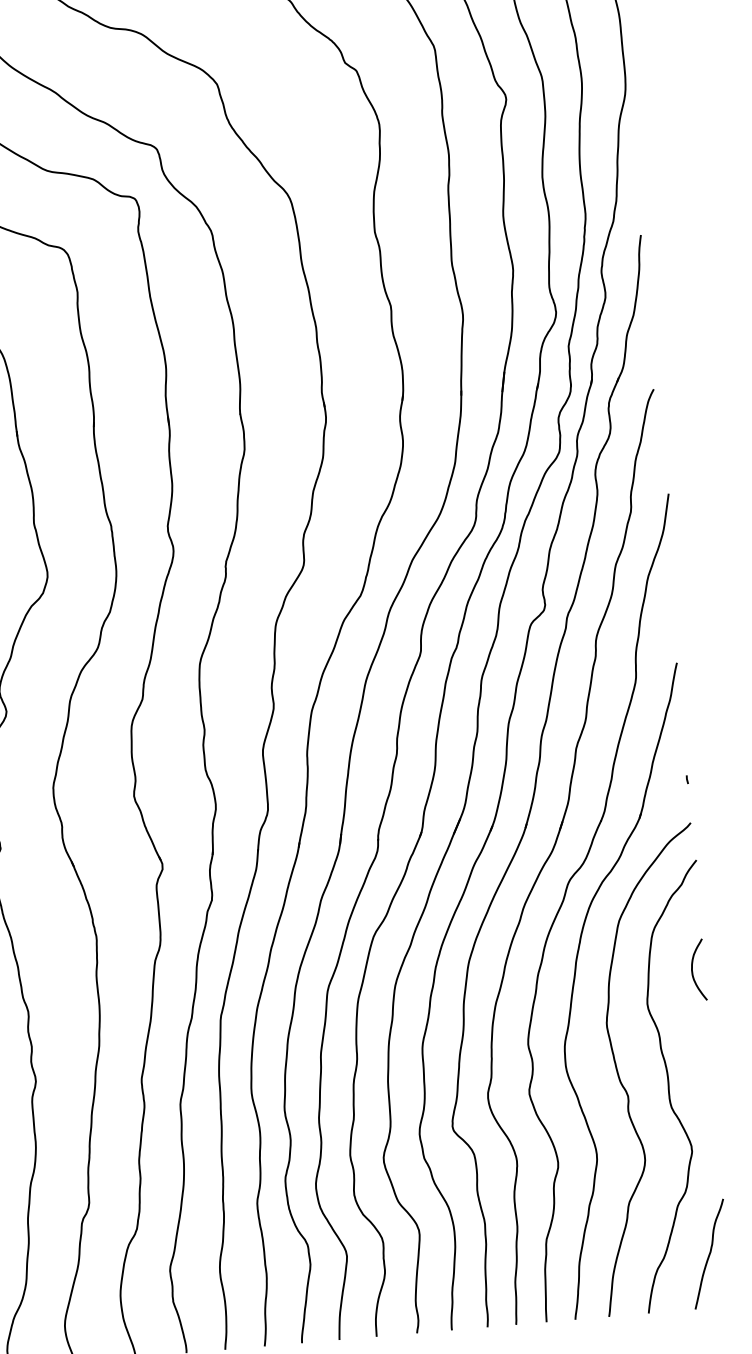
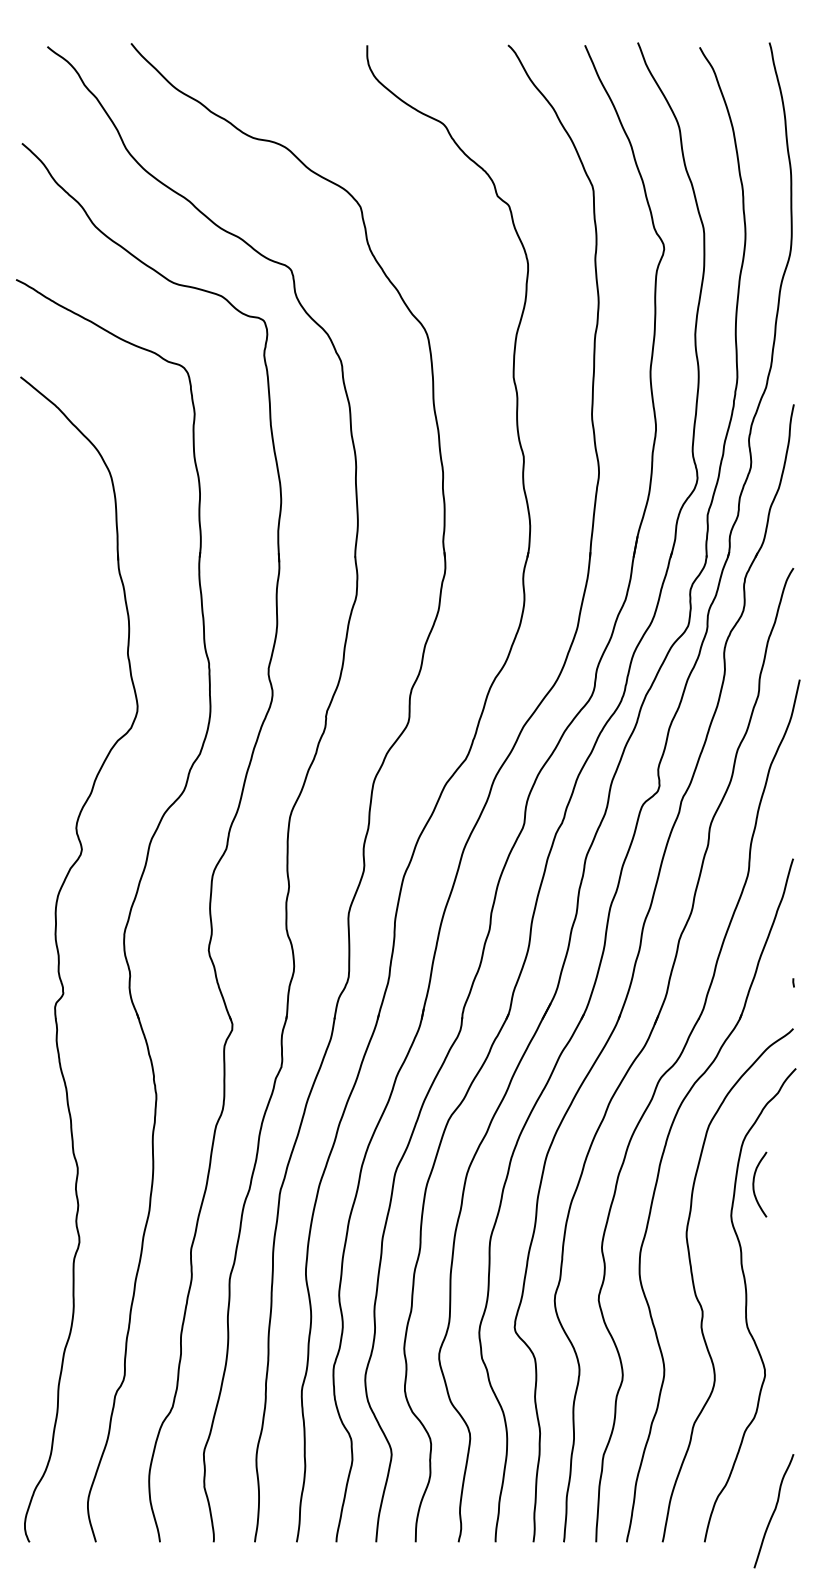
curve: (693, 970) -> (754, 1184), moved
curve: (708, 1254) -> (773, 1511), moved

